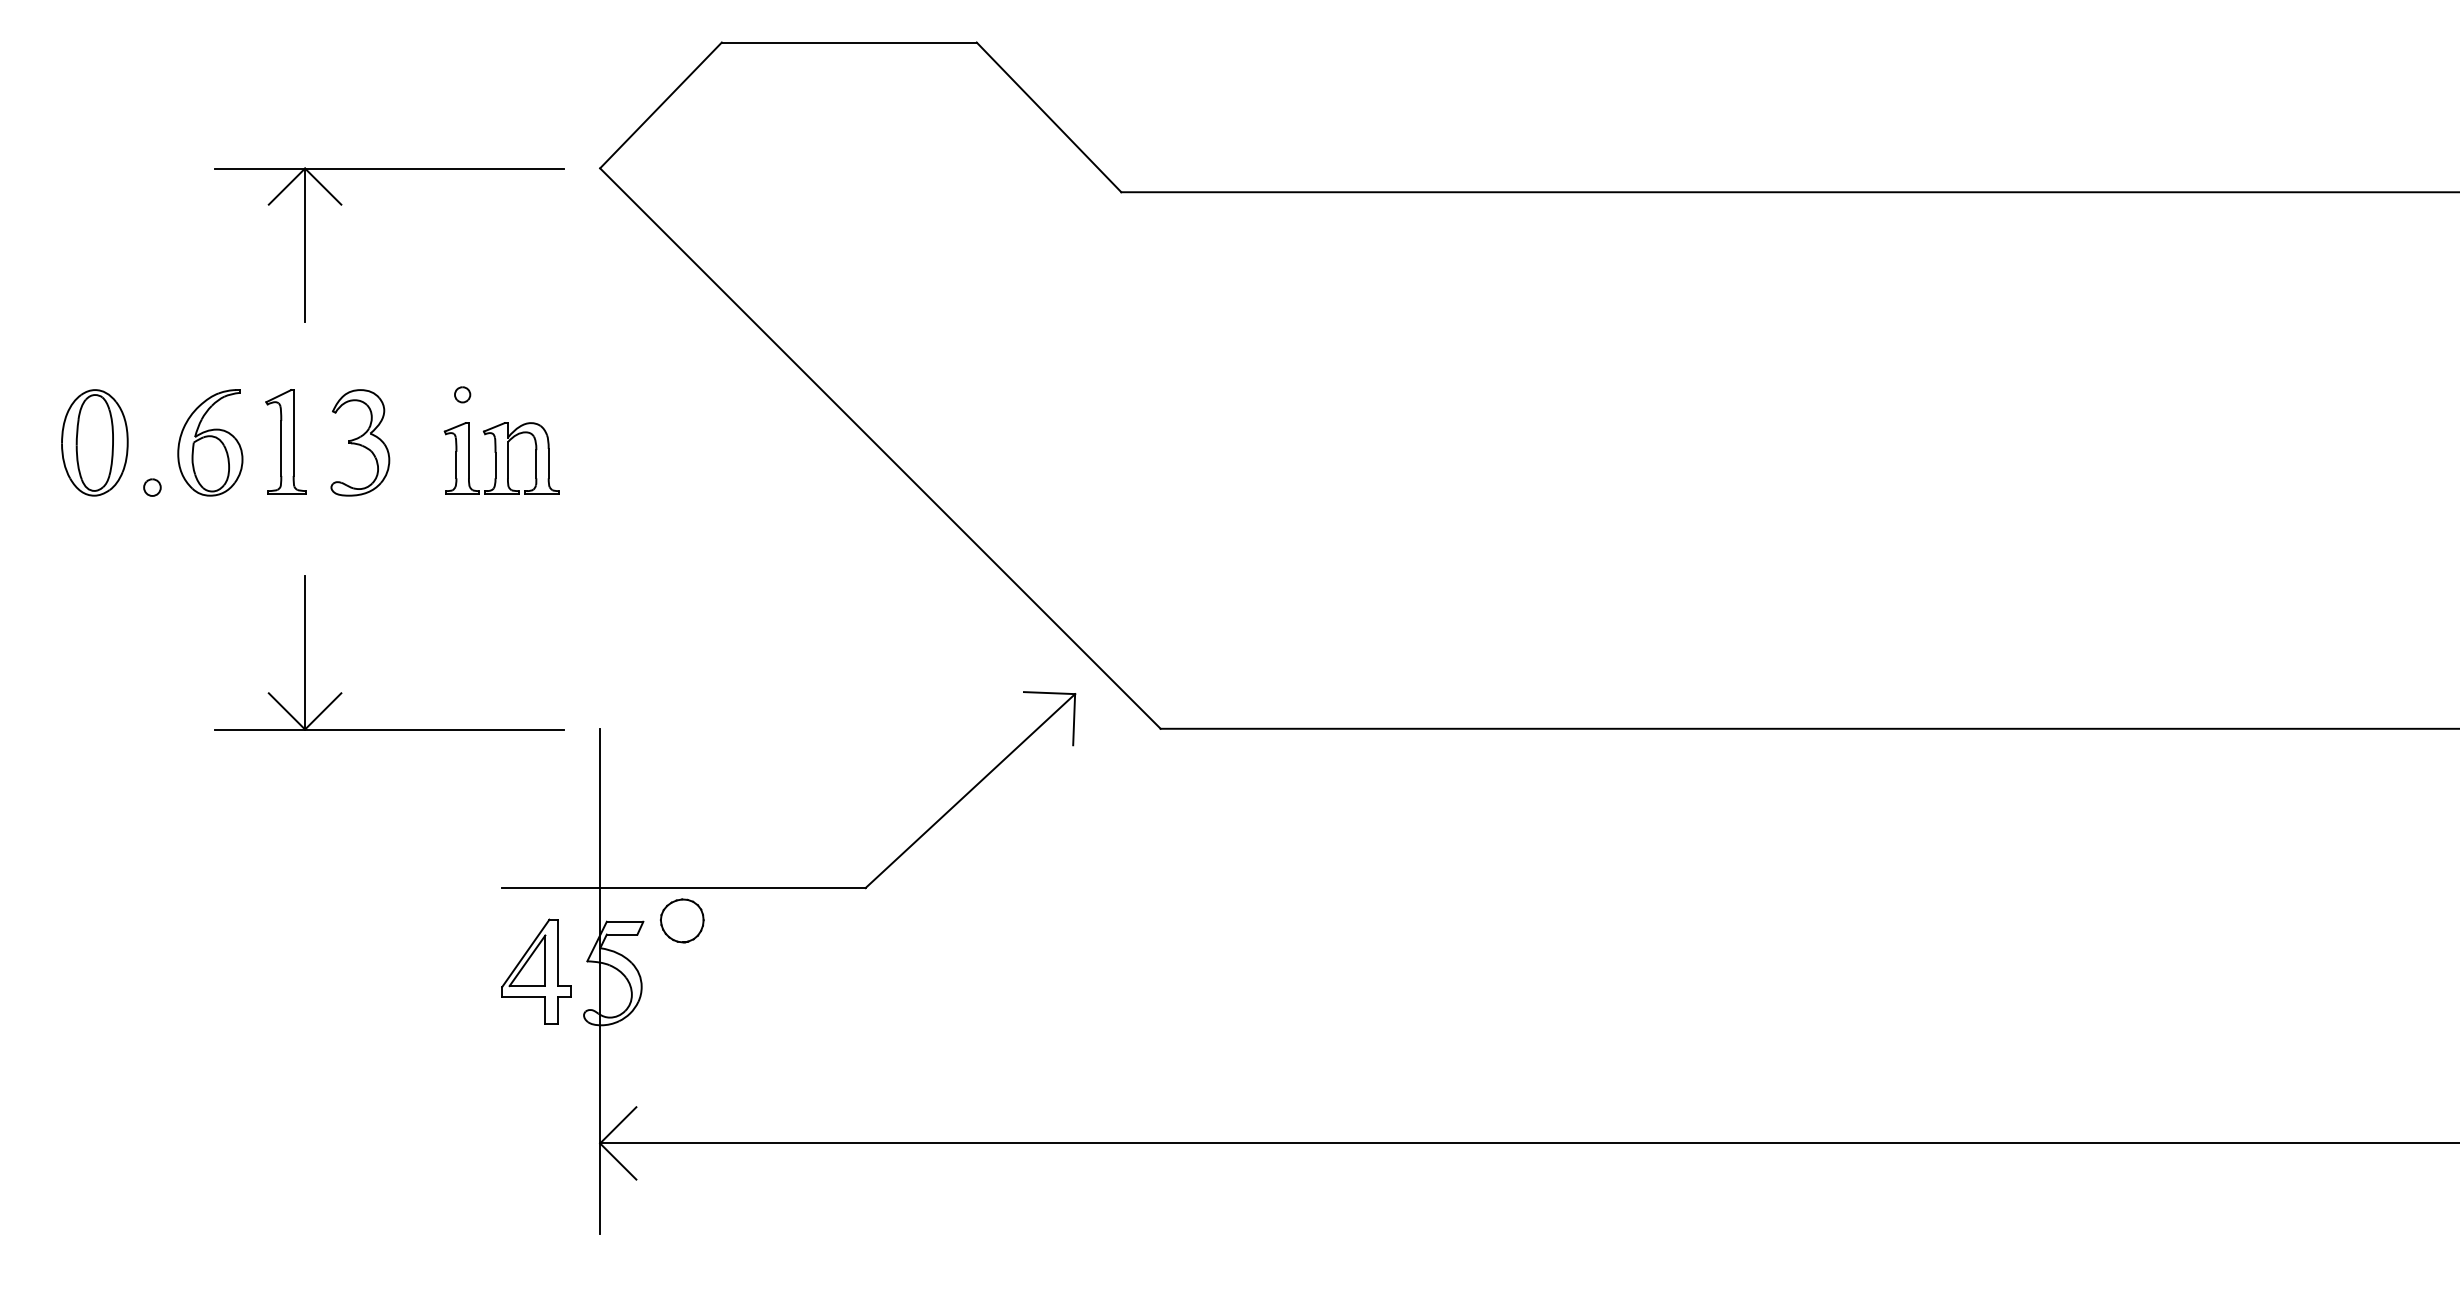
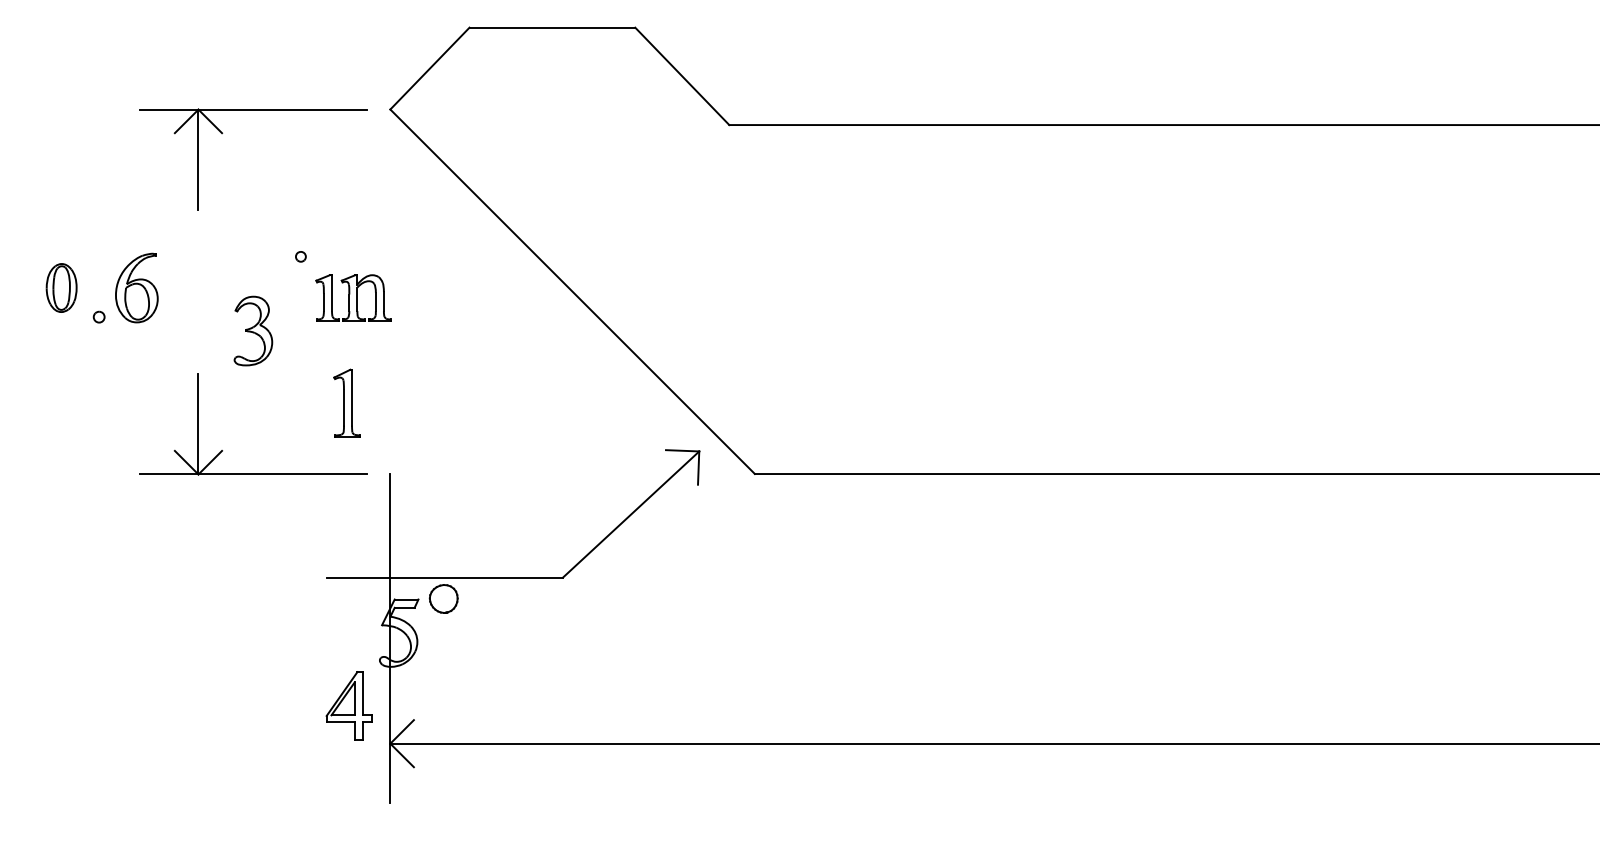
part: (285, 440) -> (346, 402), moved
part: (94, 442) -> (61, 287), size x0.7
part: (360, 442) -> (253, 330), moved
part: (501, 457) -> (353, 297), moved
part: (535, 970) -> (348, 705), moved

